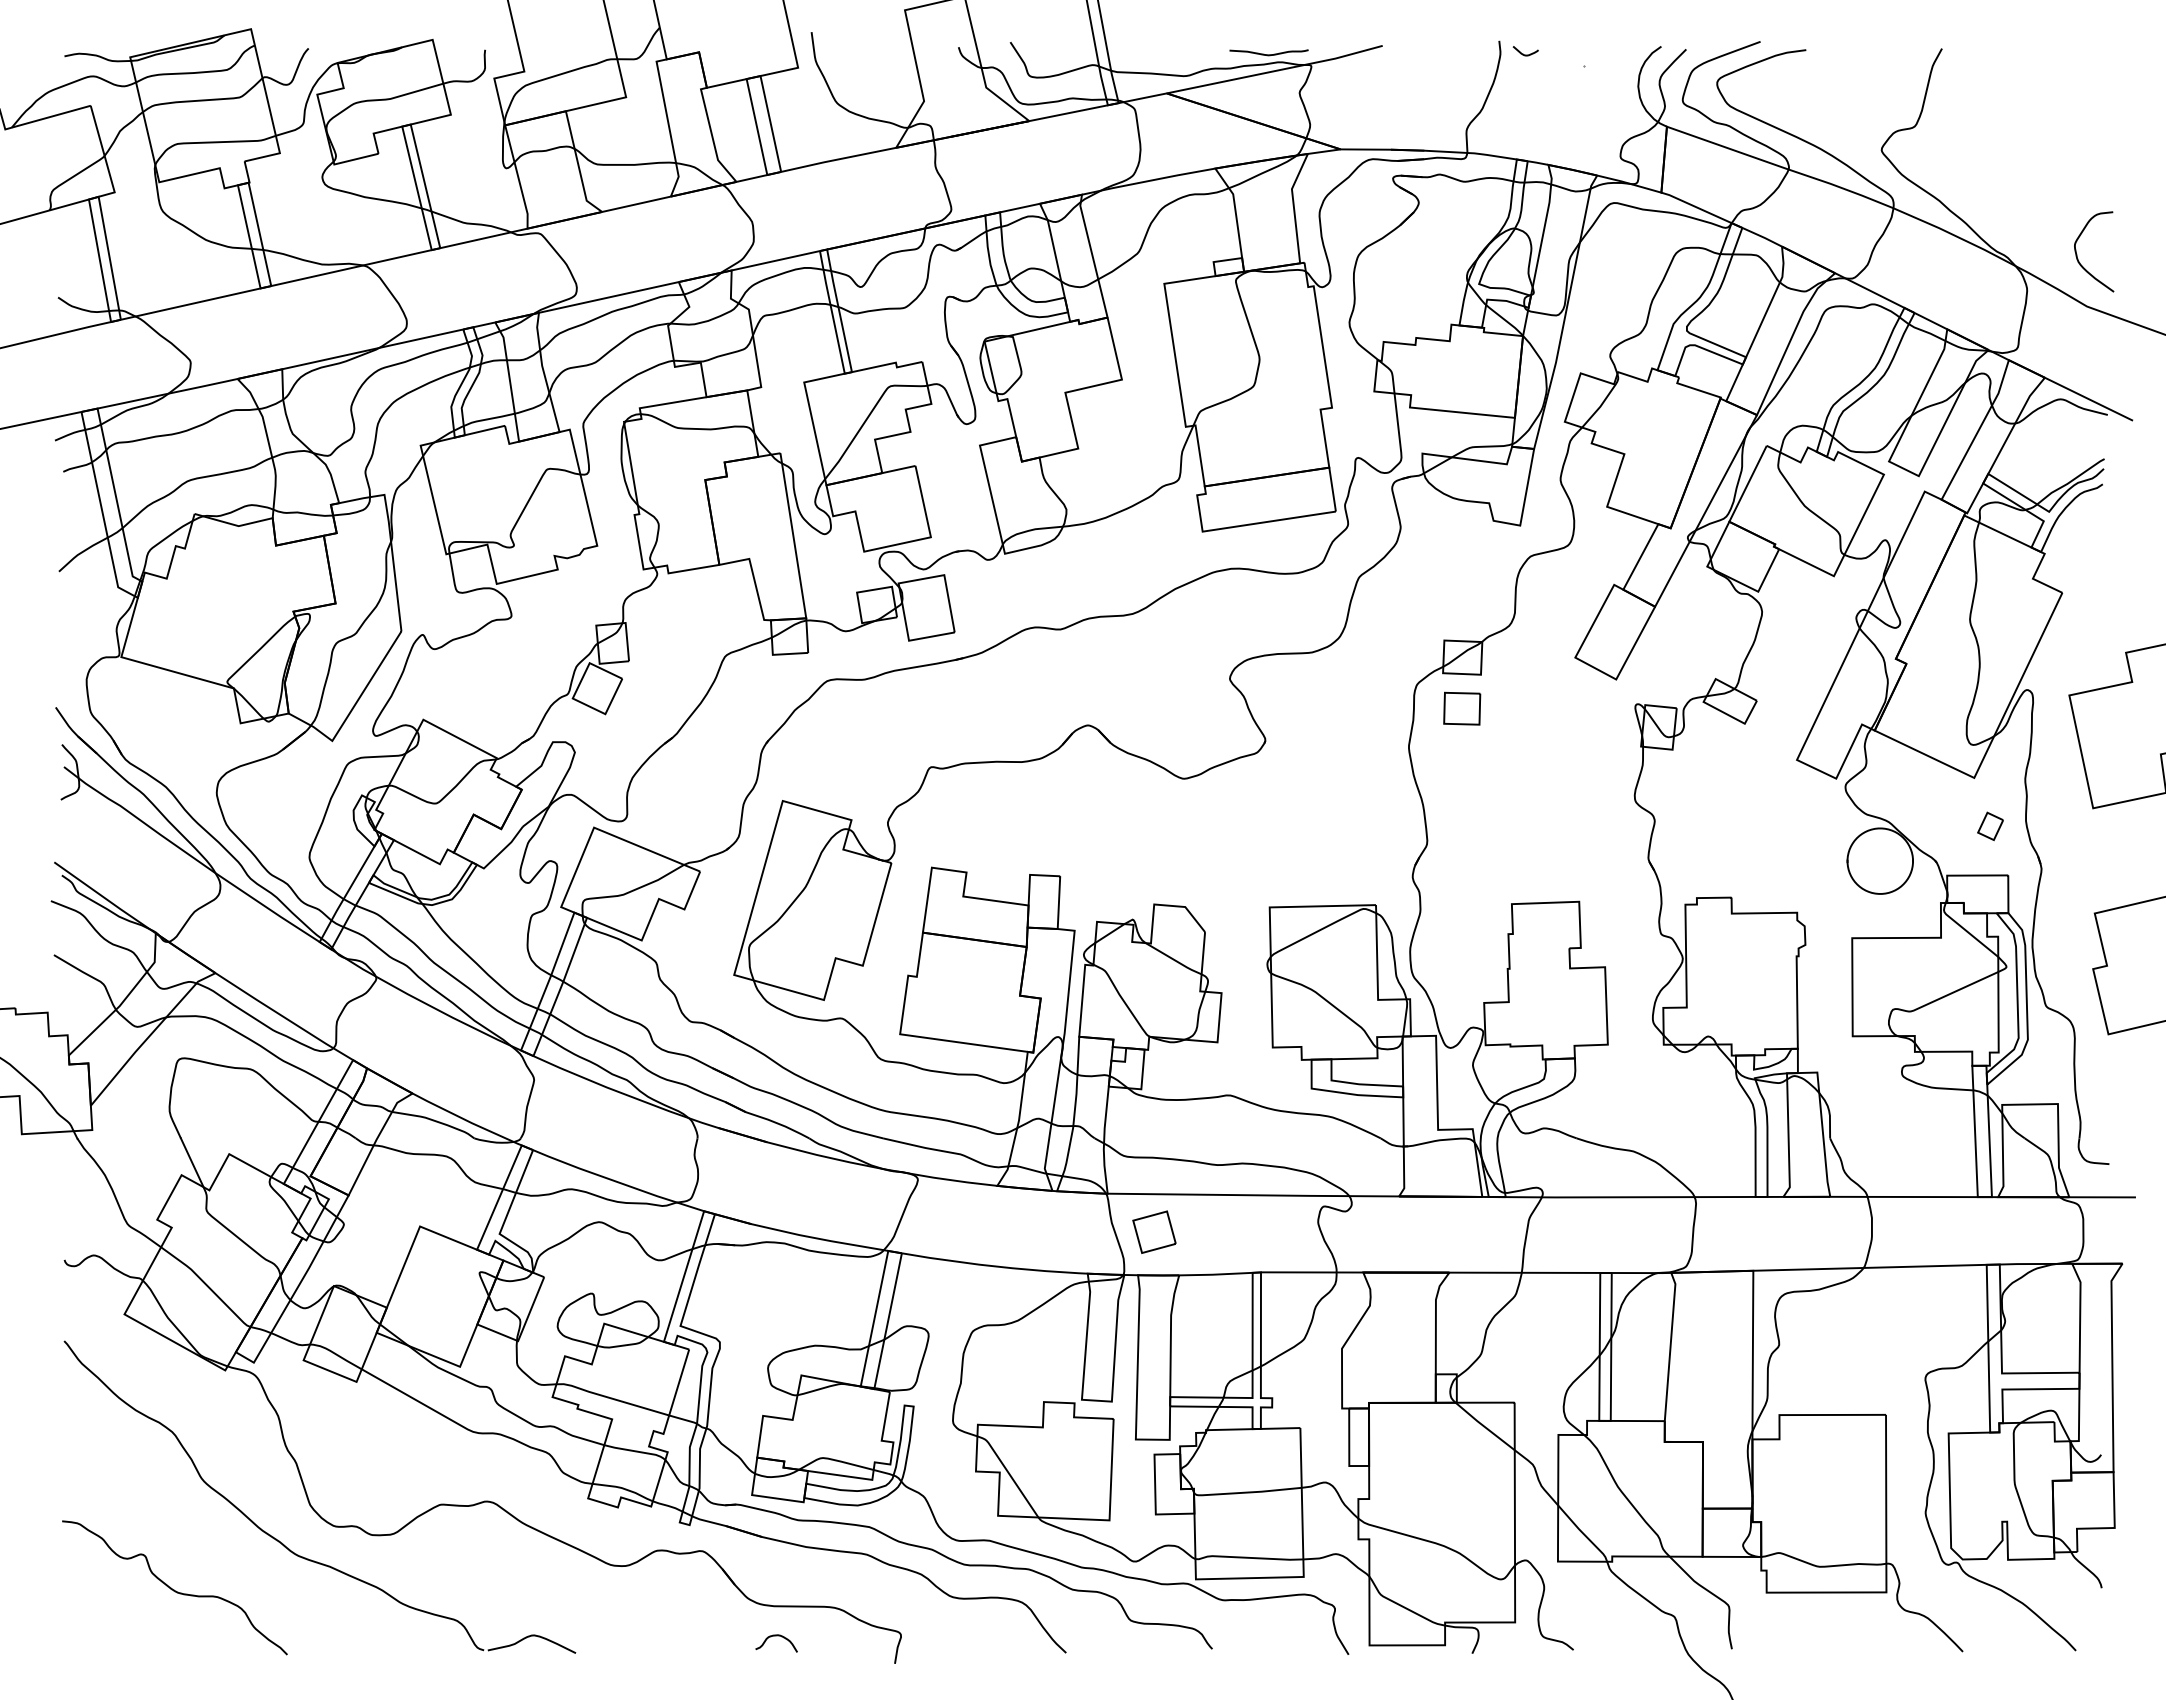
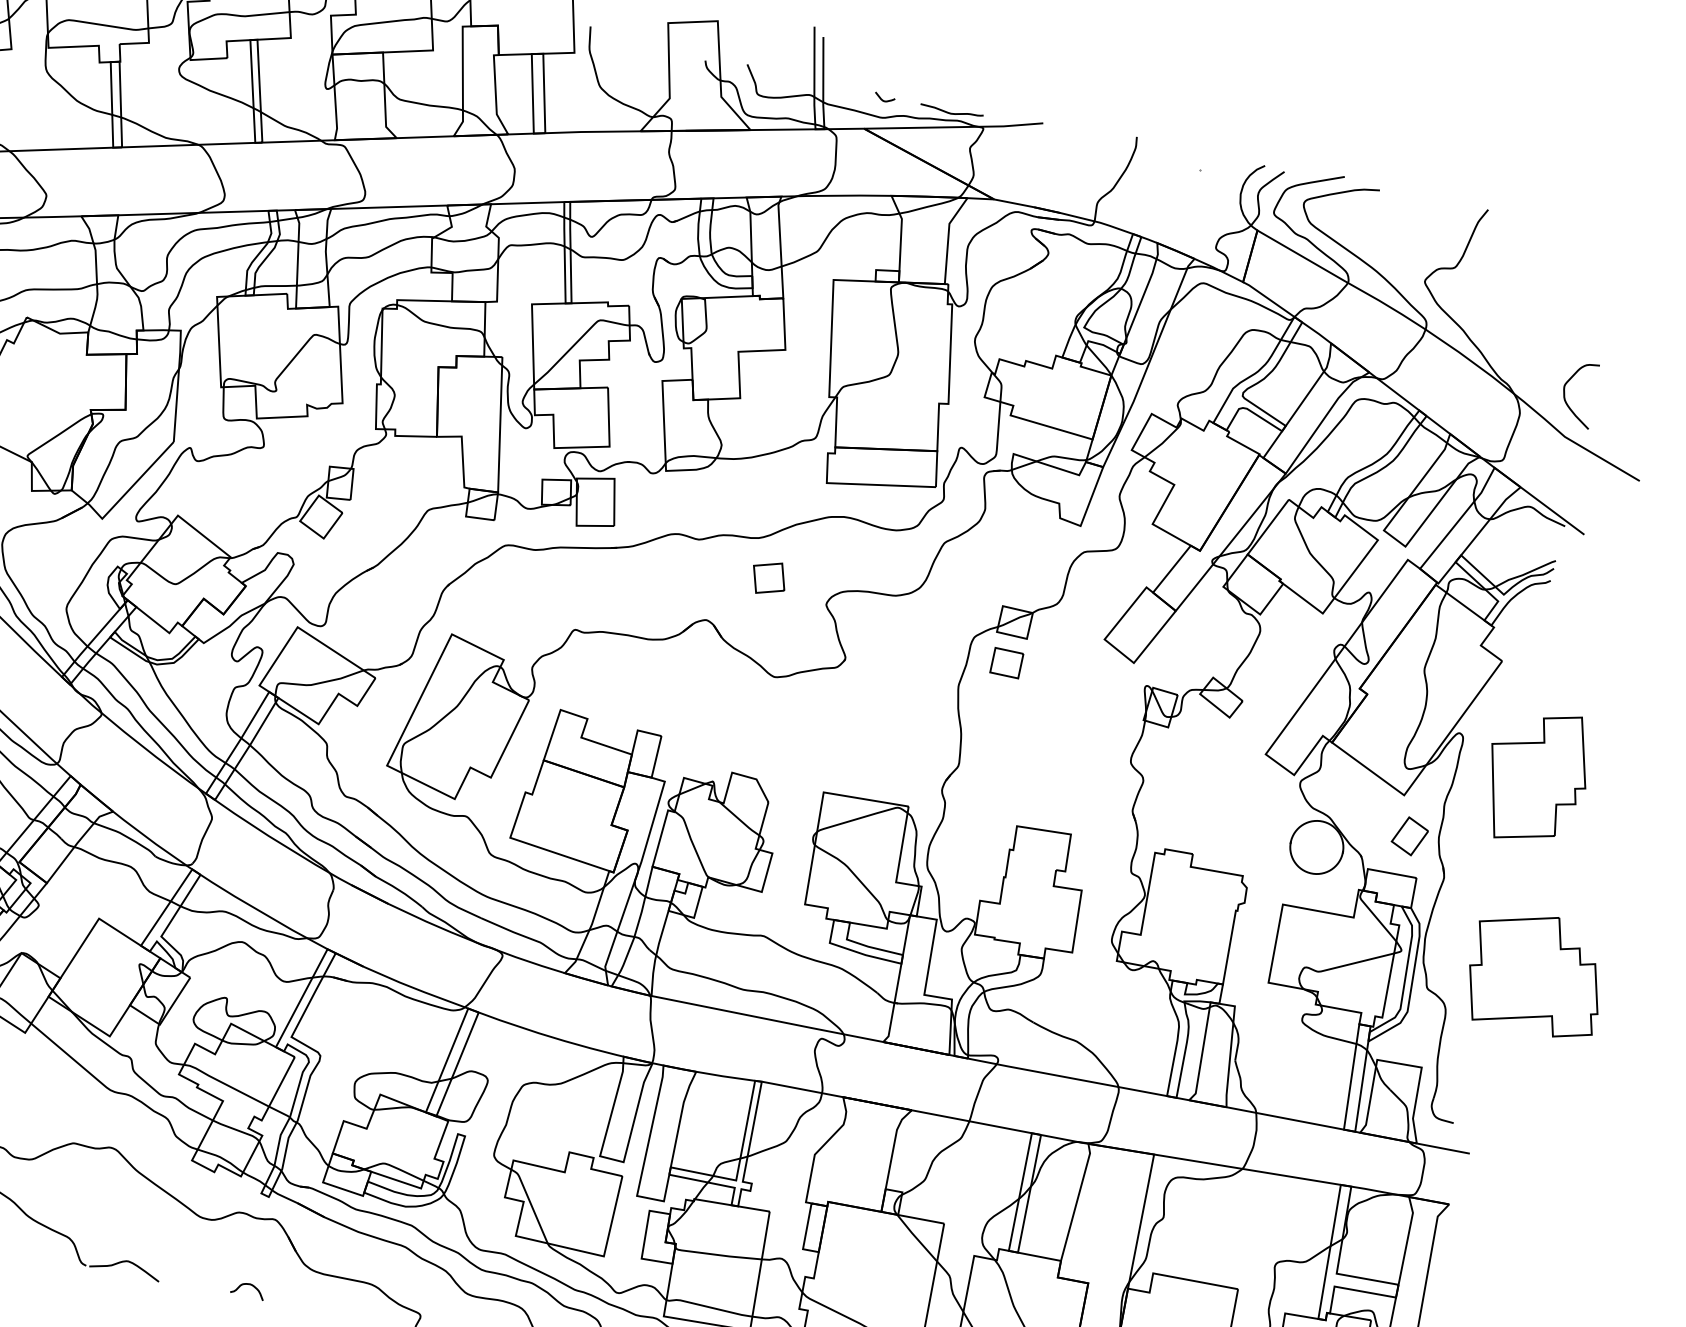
curve: (1523, 53) -> (882, 99), moved
part: (1990, 826) -> (1409, 836), size x1.67
part: (1154, 1231) -> (769, 577), moved
curve: (776, 1636) -> (248, 1285), moved

